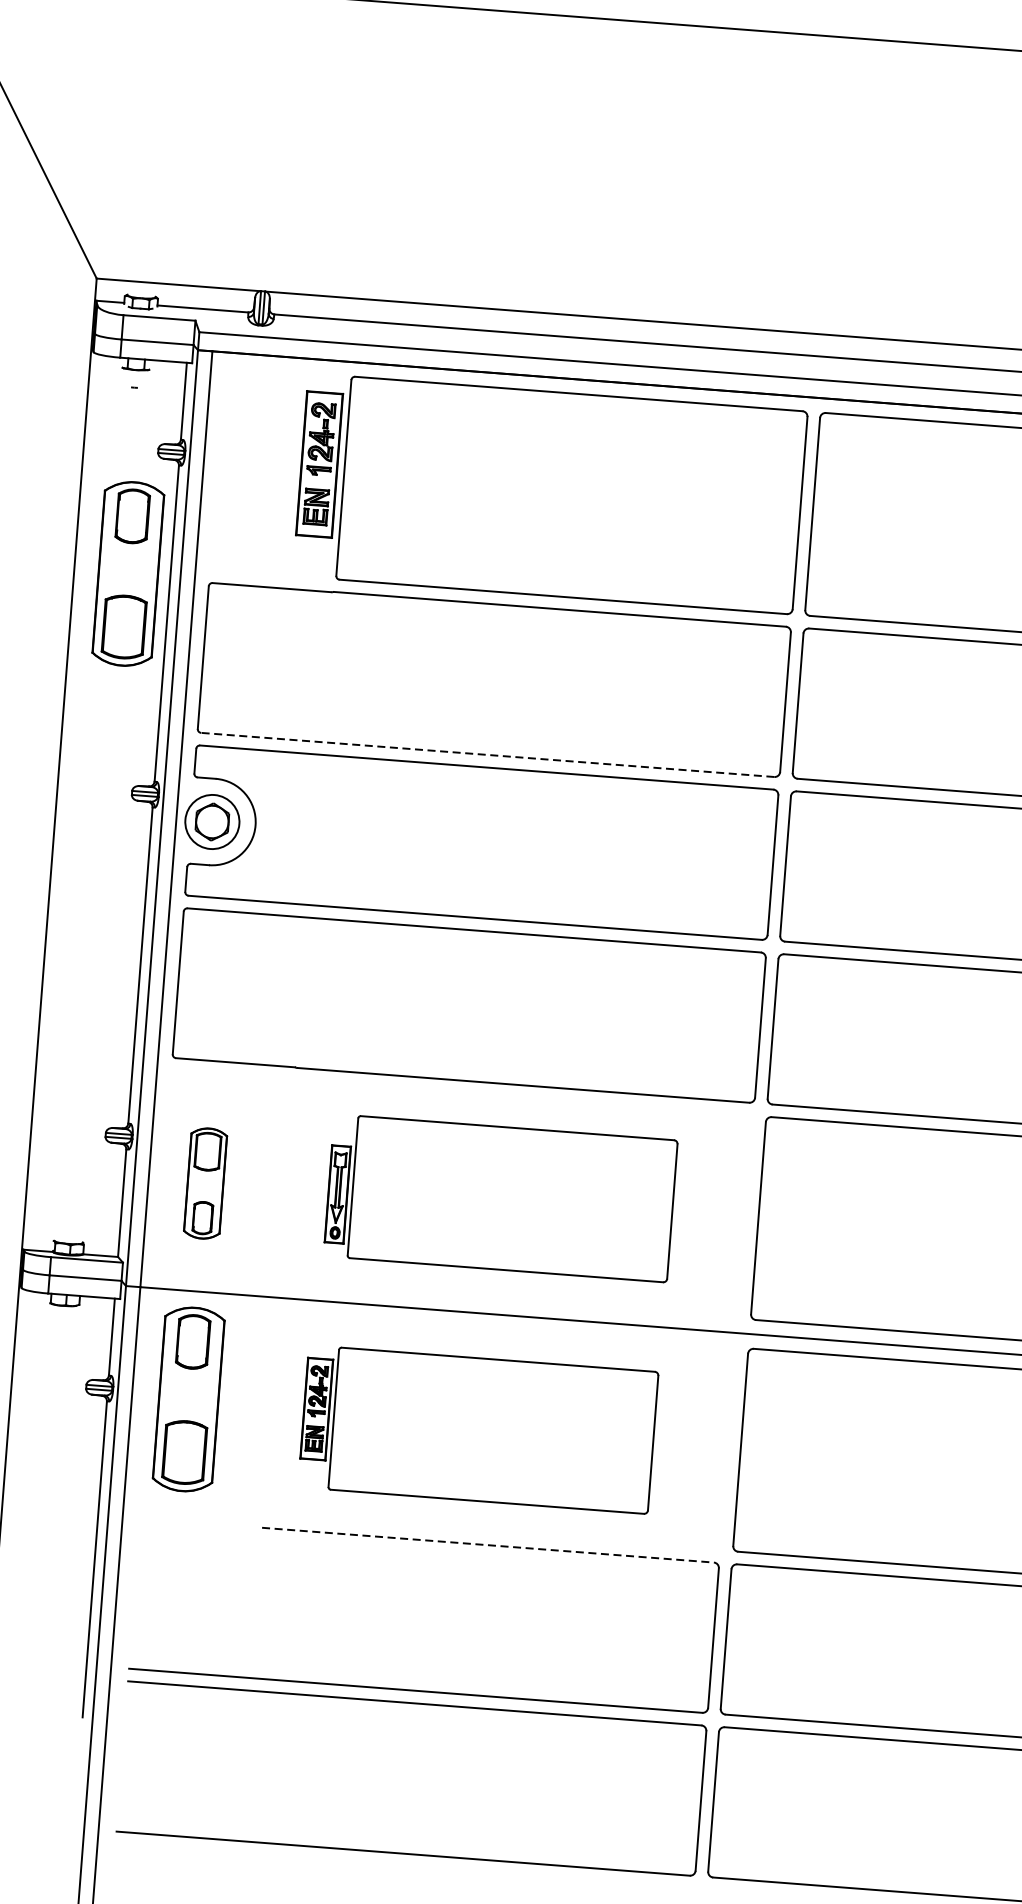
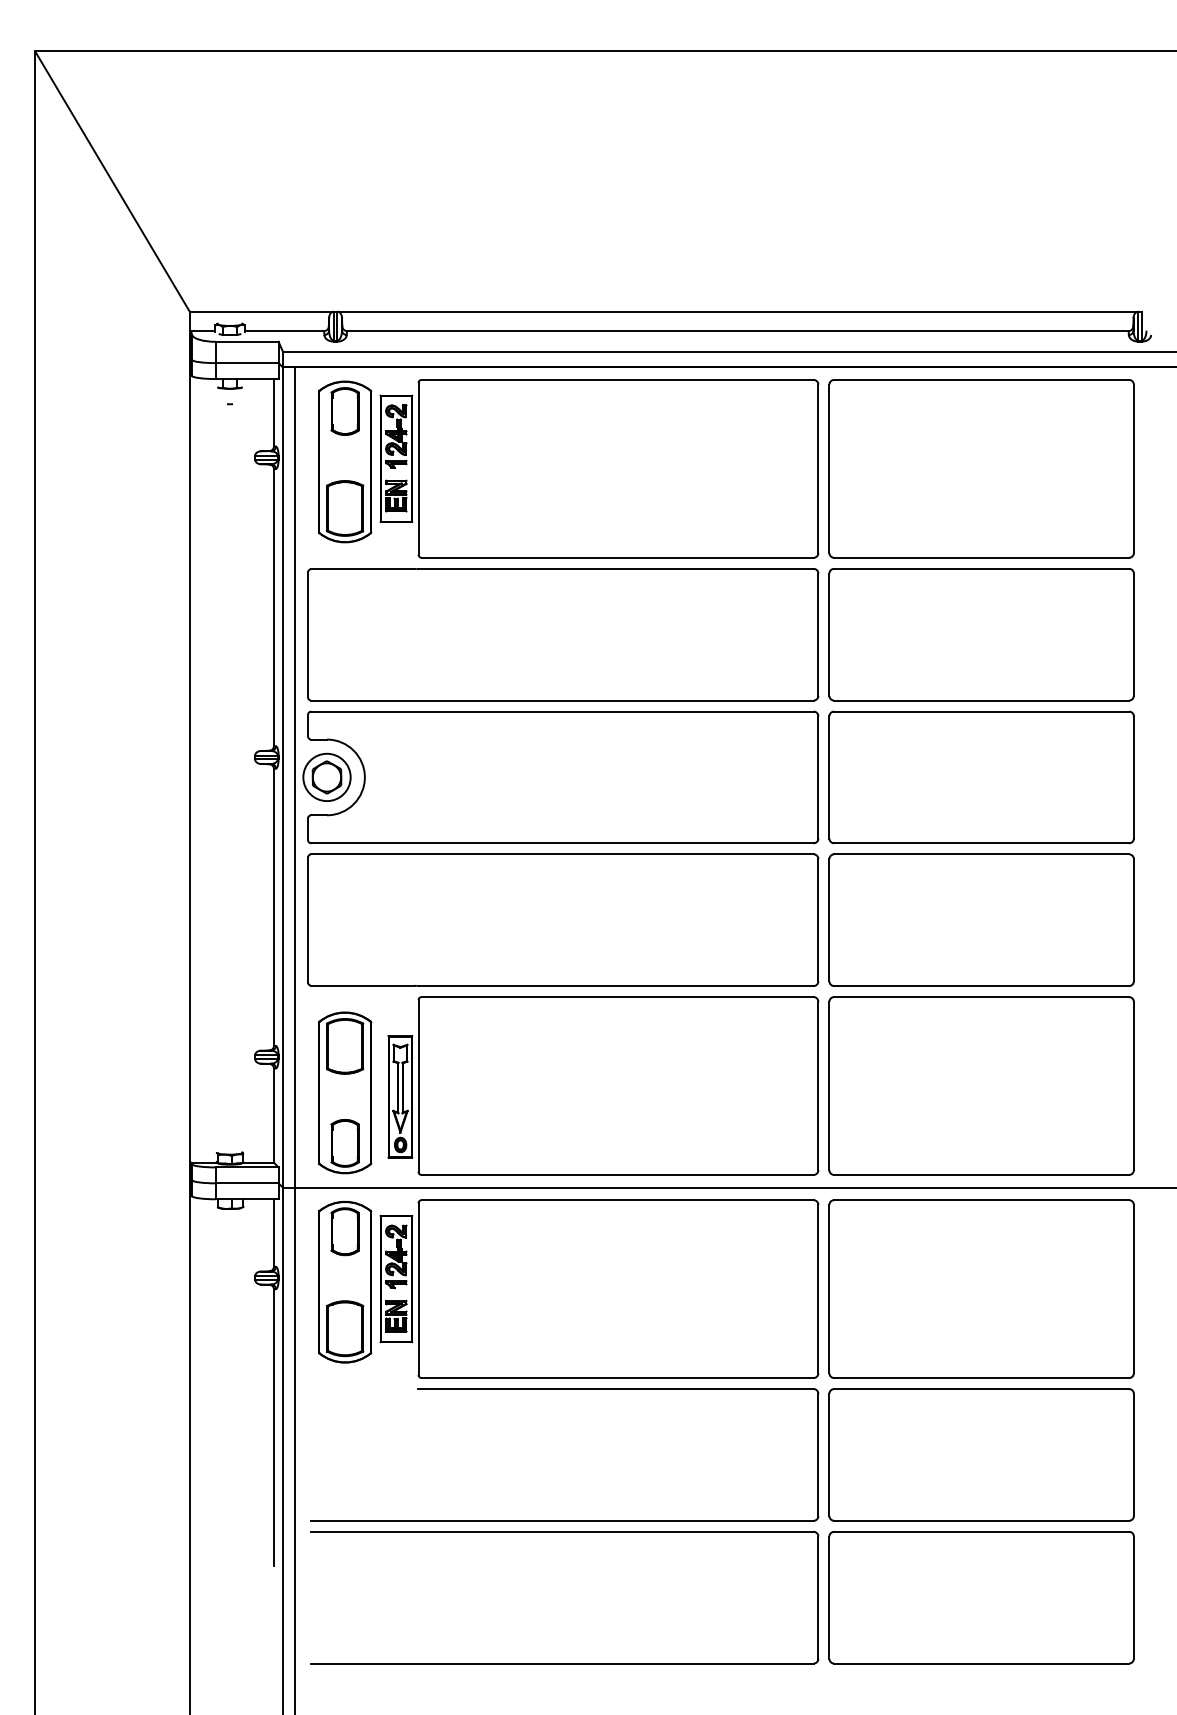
part: (128, 573) -> (345, 461), moved
line: (486, 754) -> (561, 700), dashed -> solid
part: (205, 1183) -> (345, 1092), size x1.67
part: (500, 1197) -> (603, 1085), size x1.43
part: (478, 1429) -> (599, 1288), size x1.43
line: (488, 1545) -> (616, 1389), dashed -> solid

